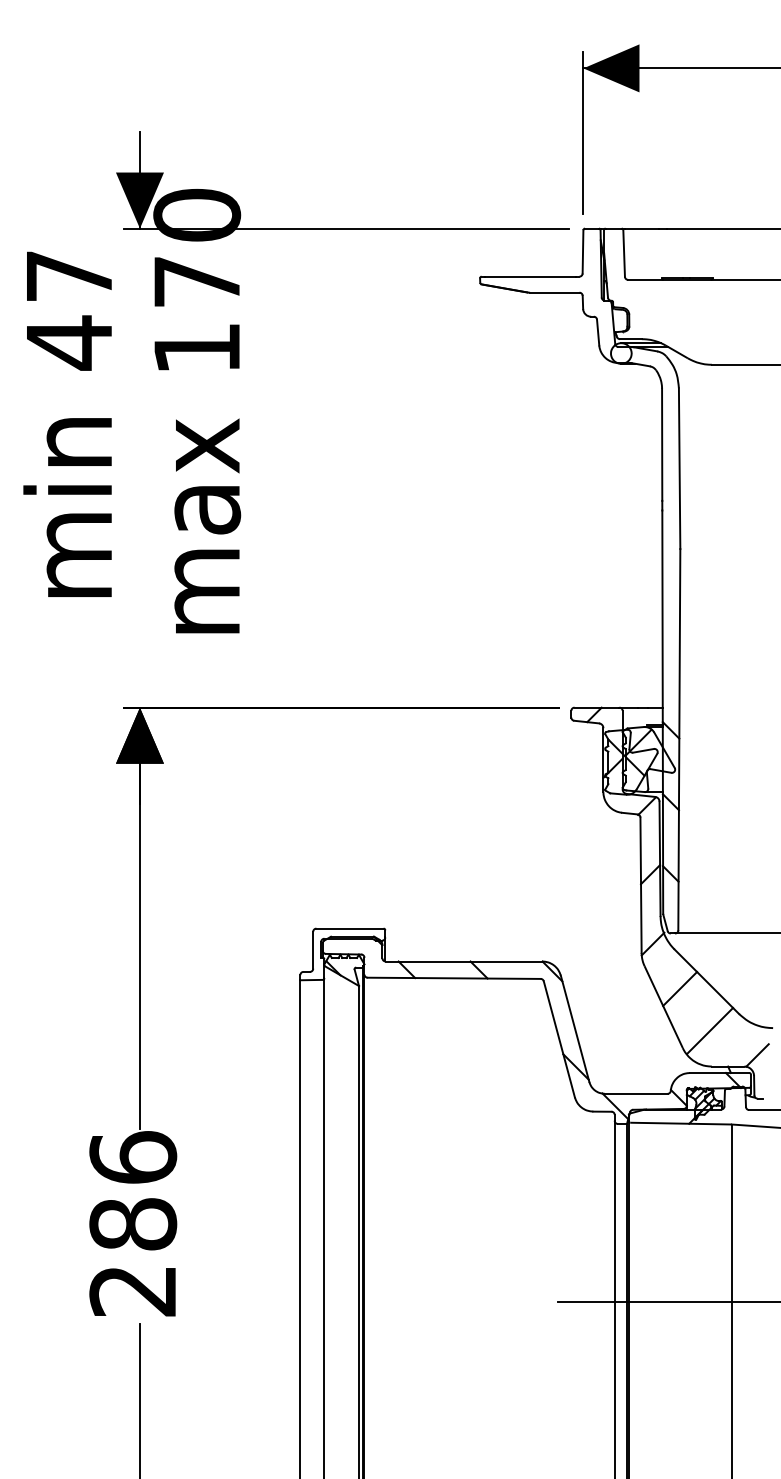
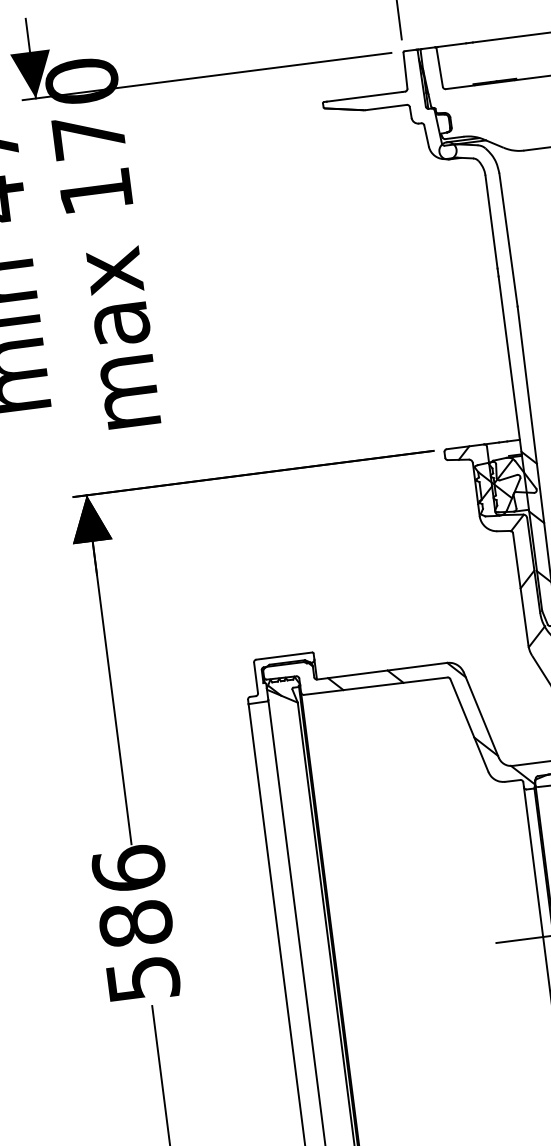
text: (133, 1291) -> (143, 979), 286 -> 586

